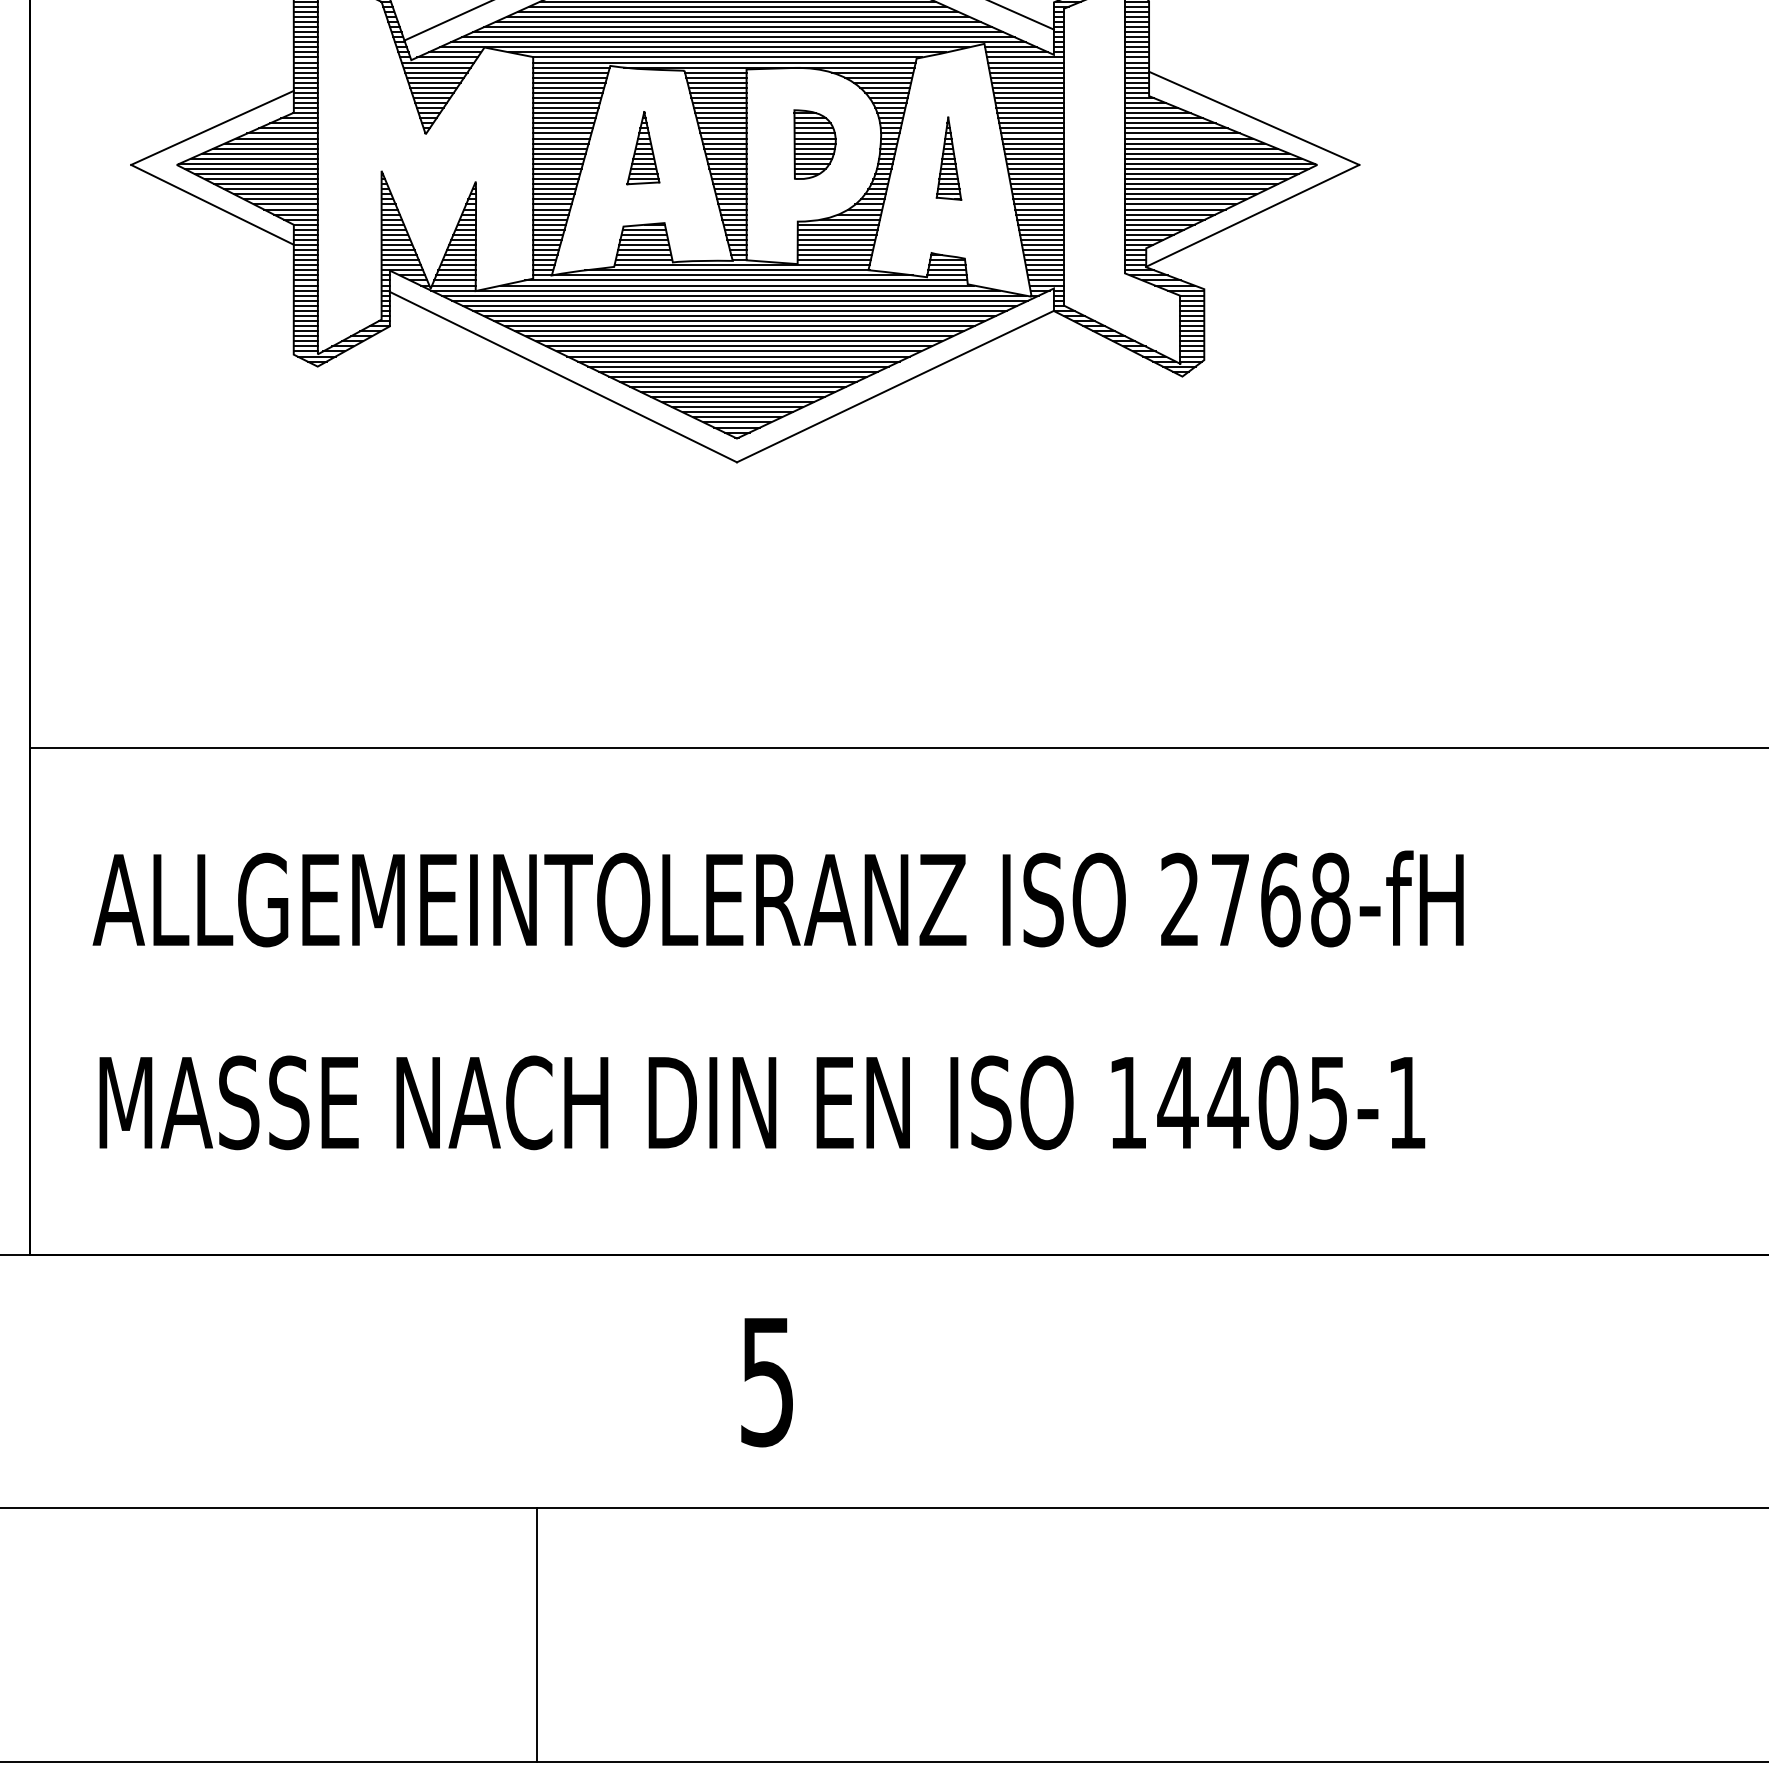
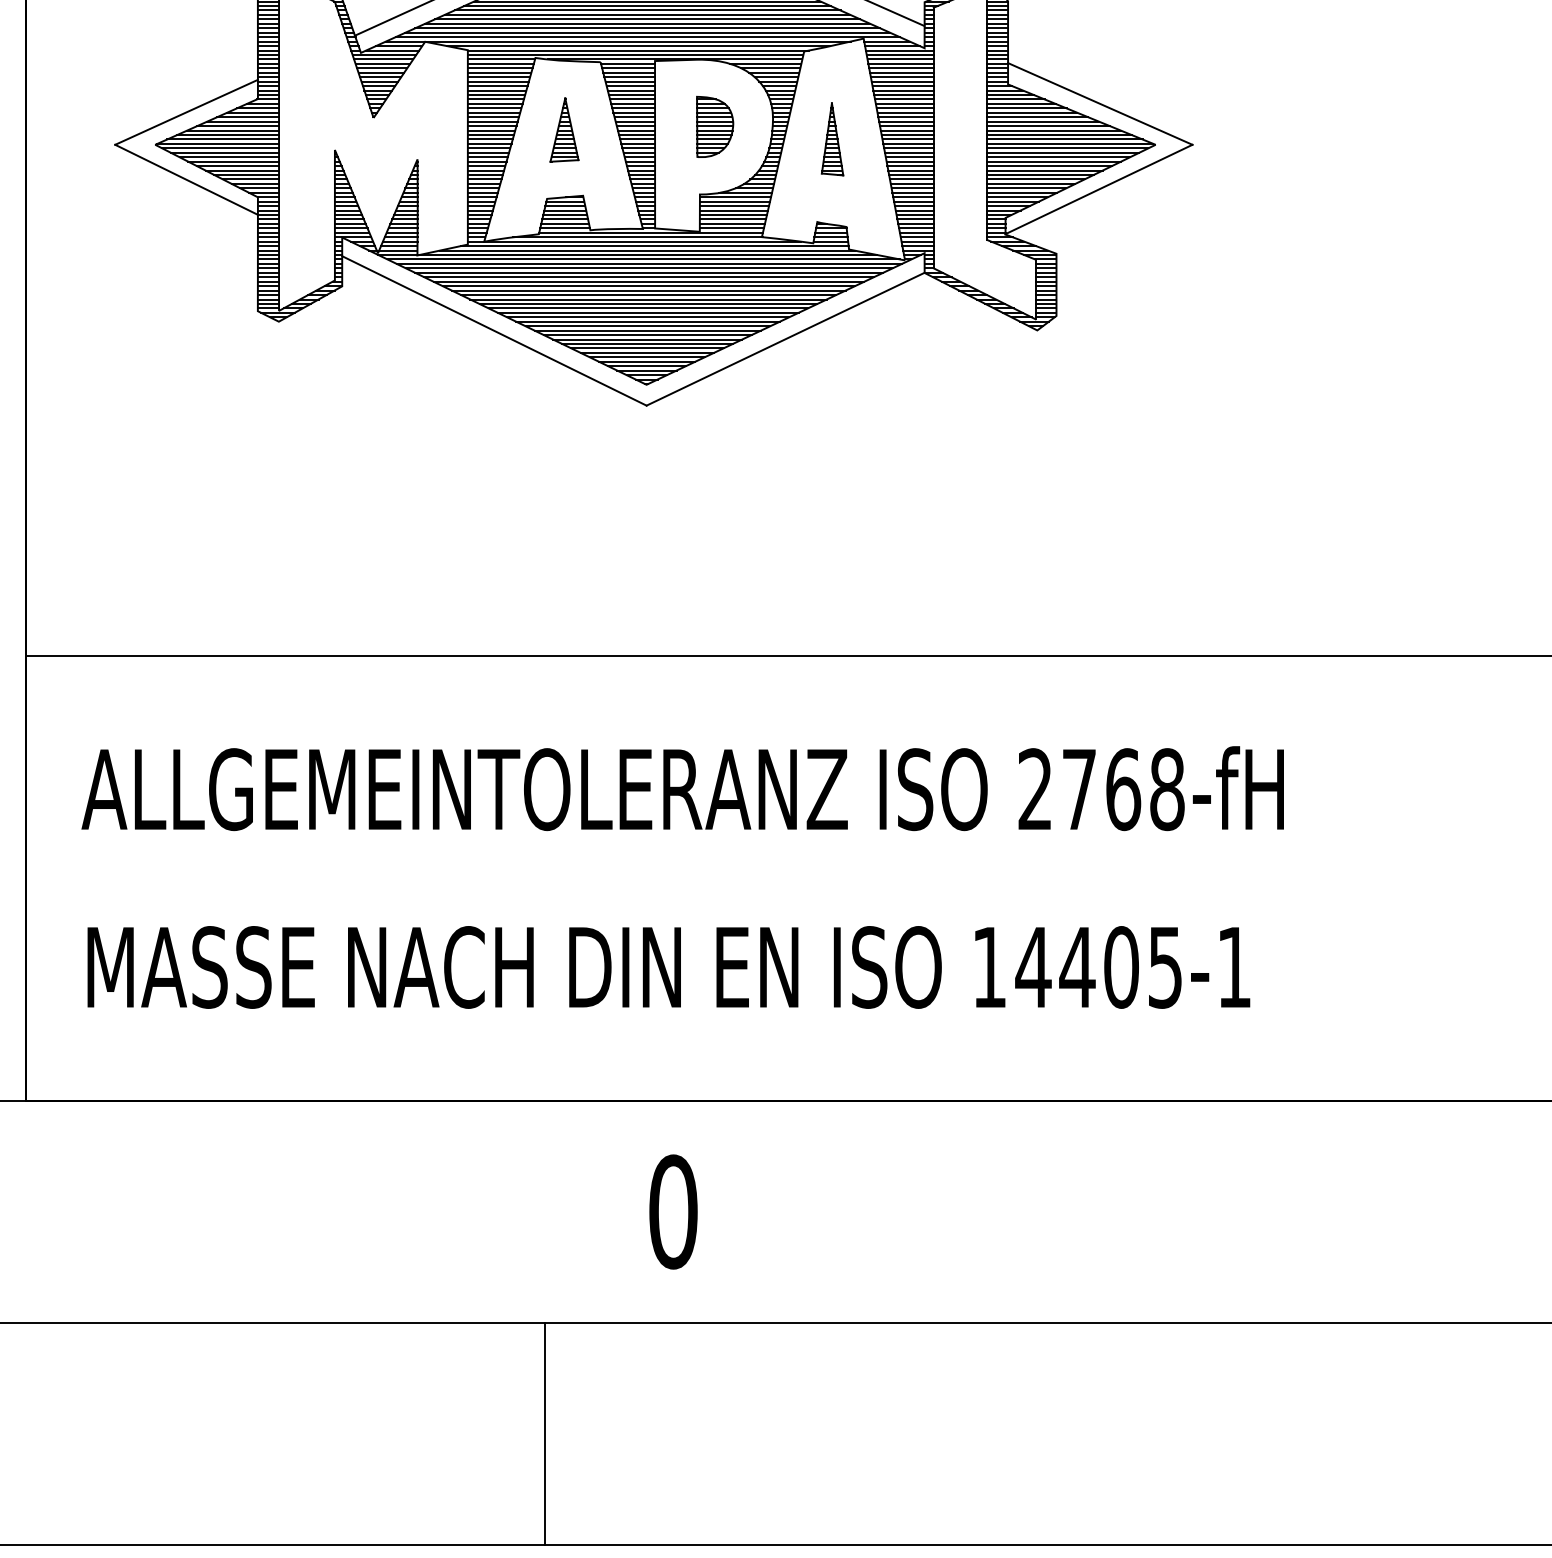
text: (767, 1381) -> (673, 1211), 5 -> 0
line: (536, 1634) -> (544, 1433), moved

